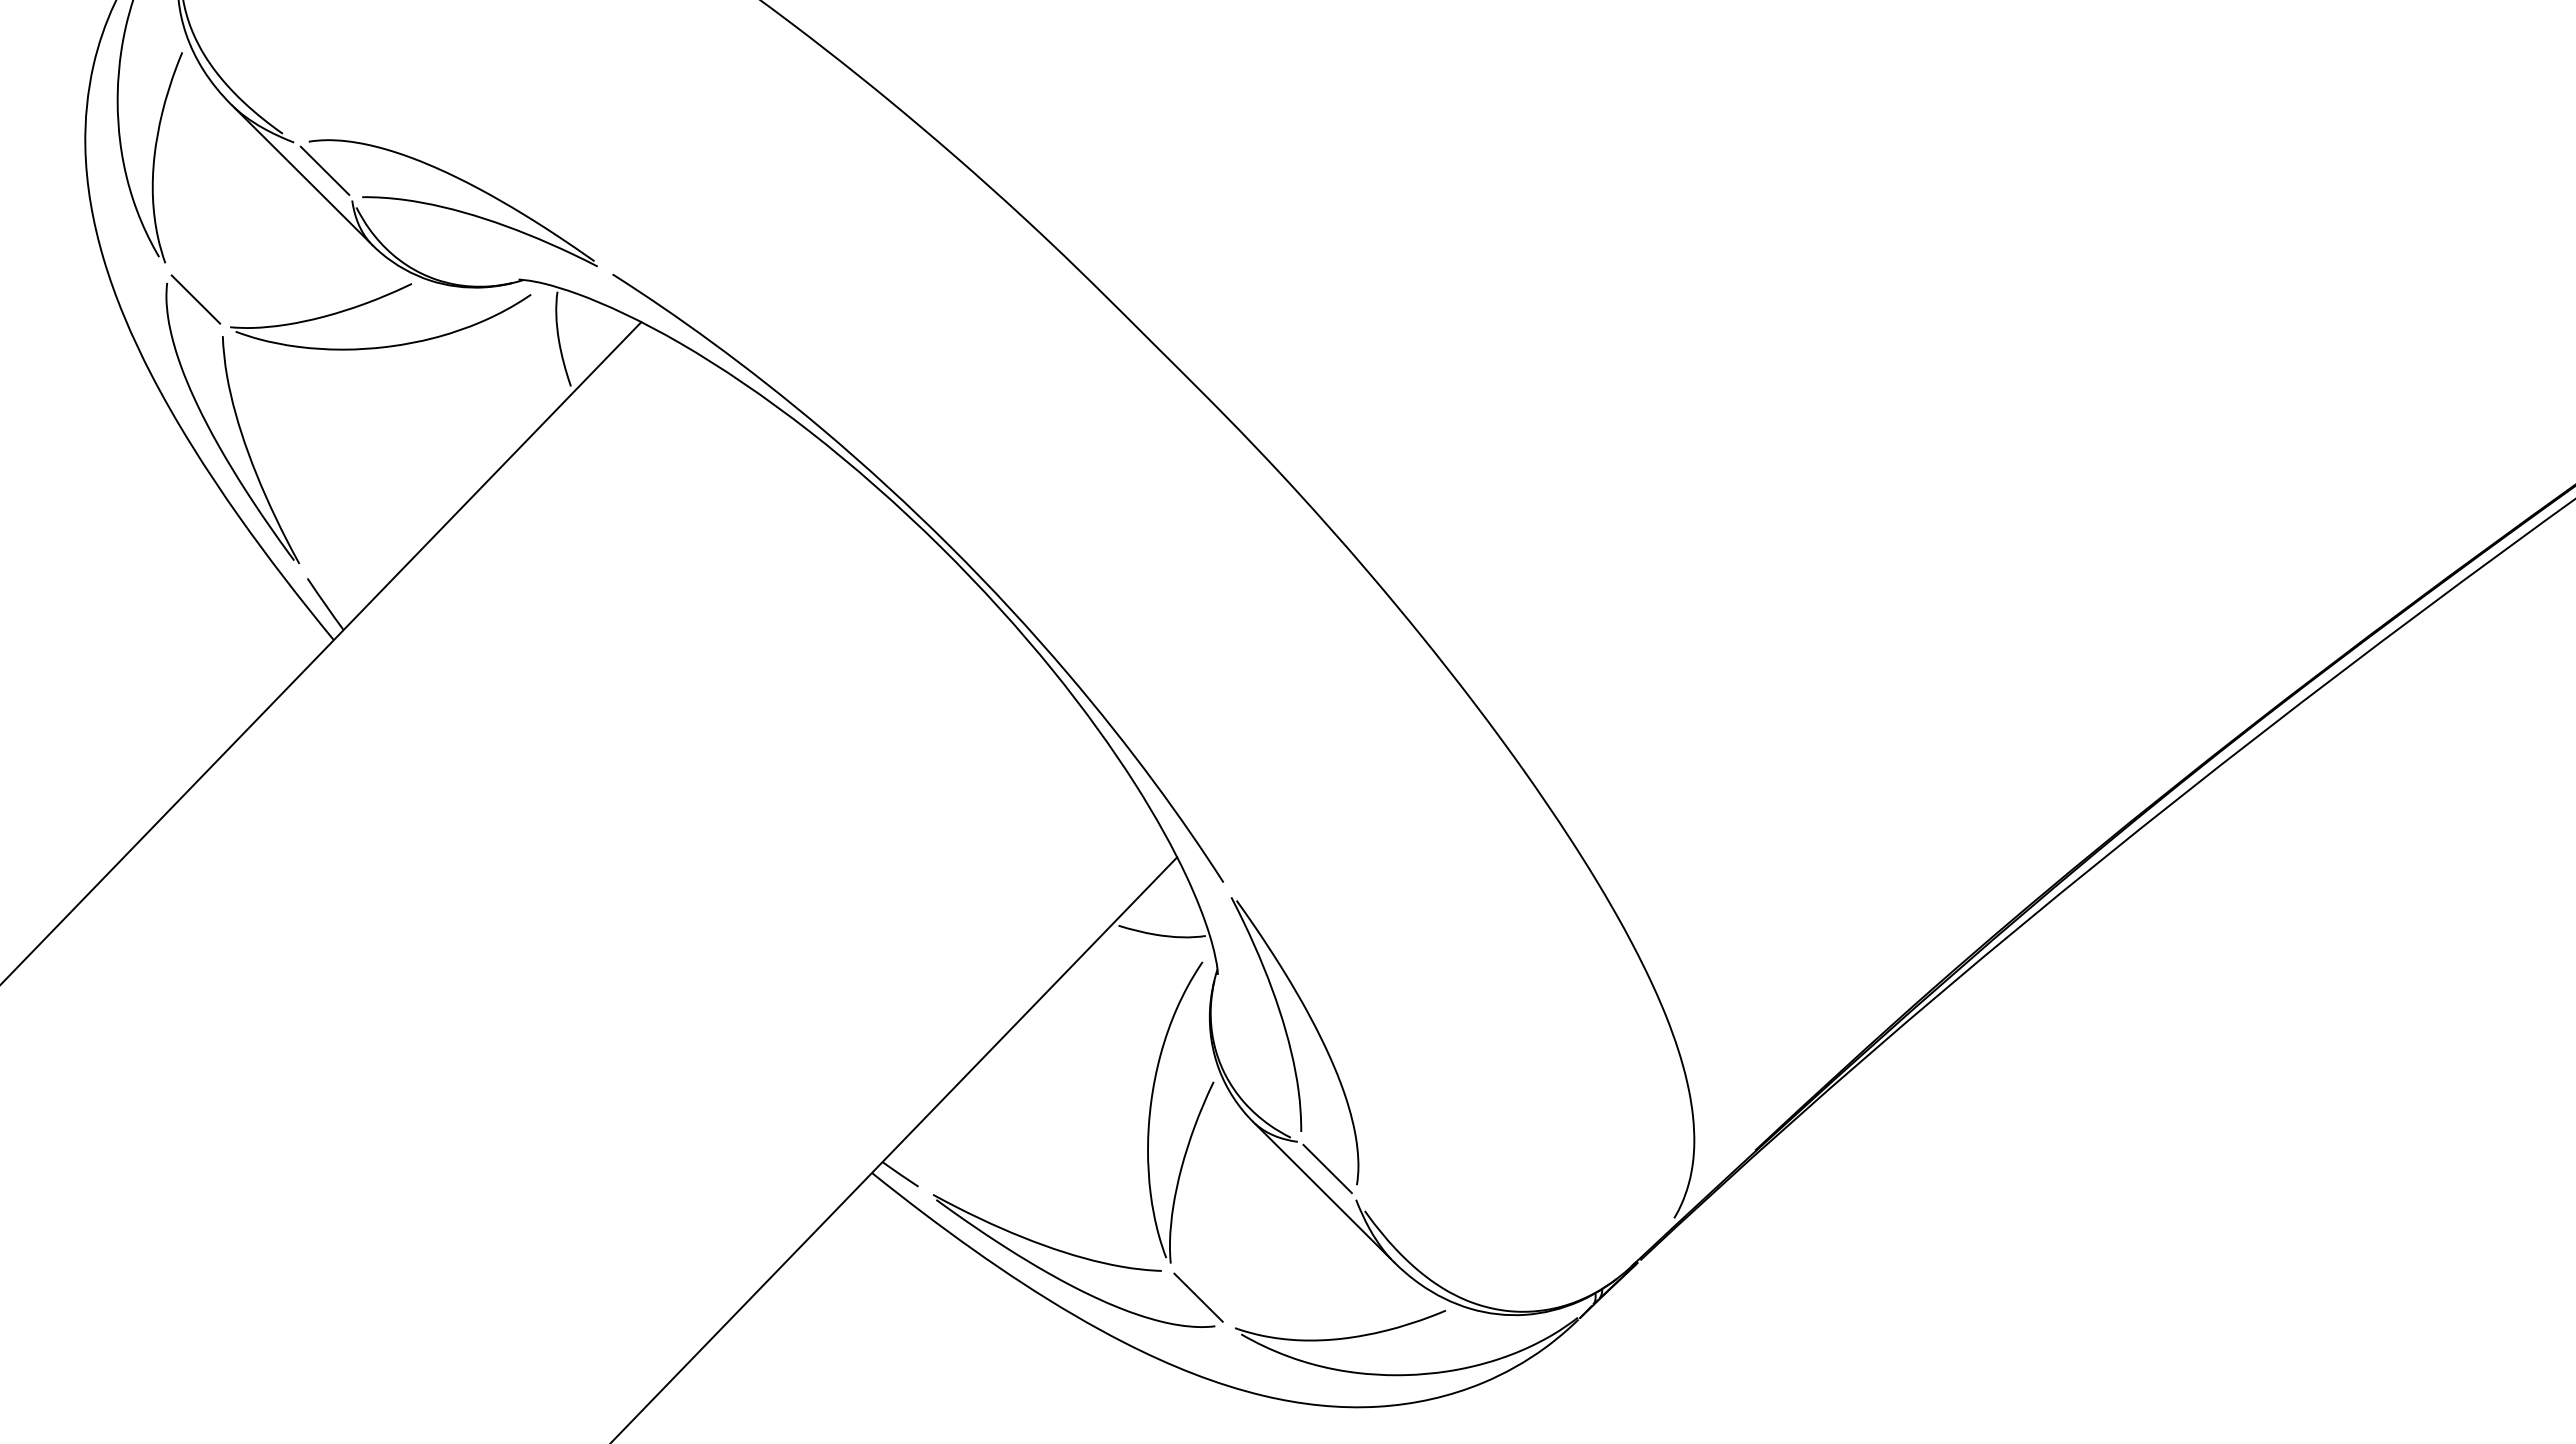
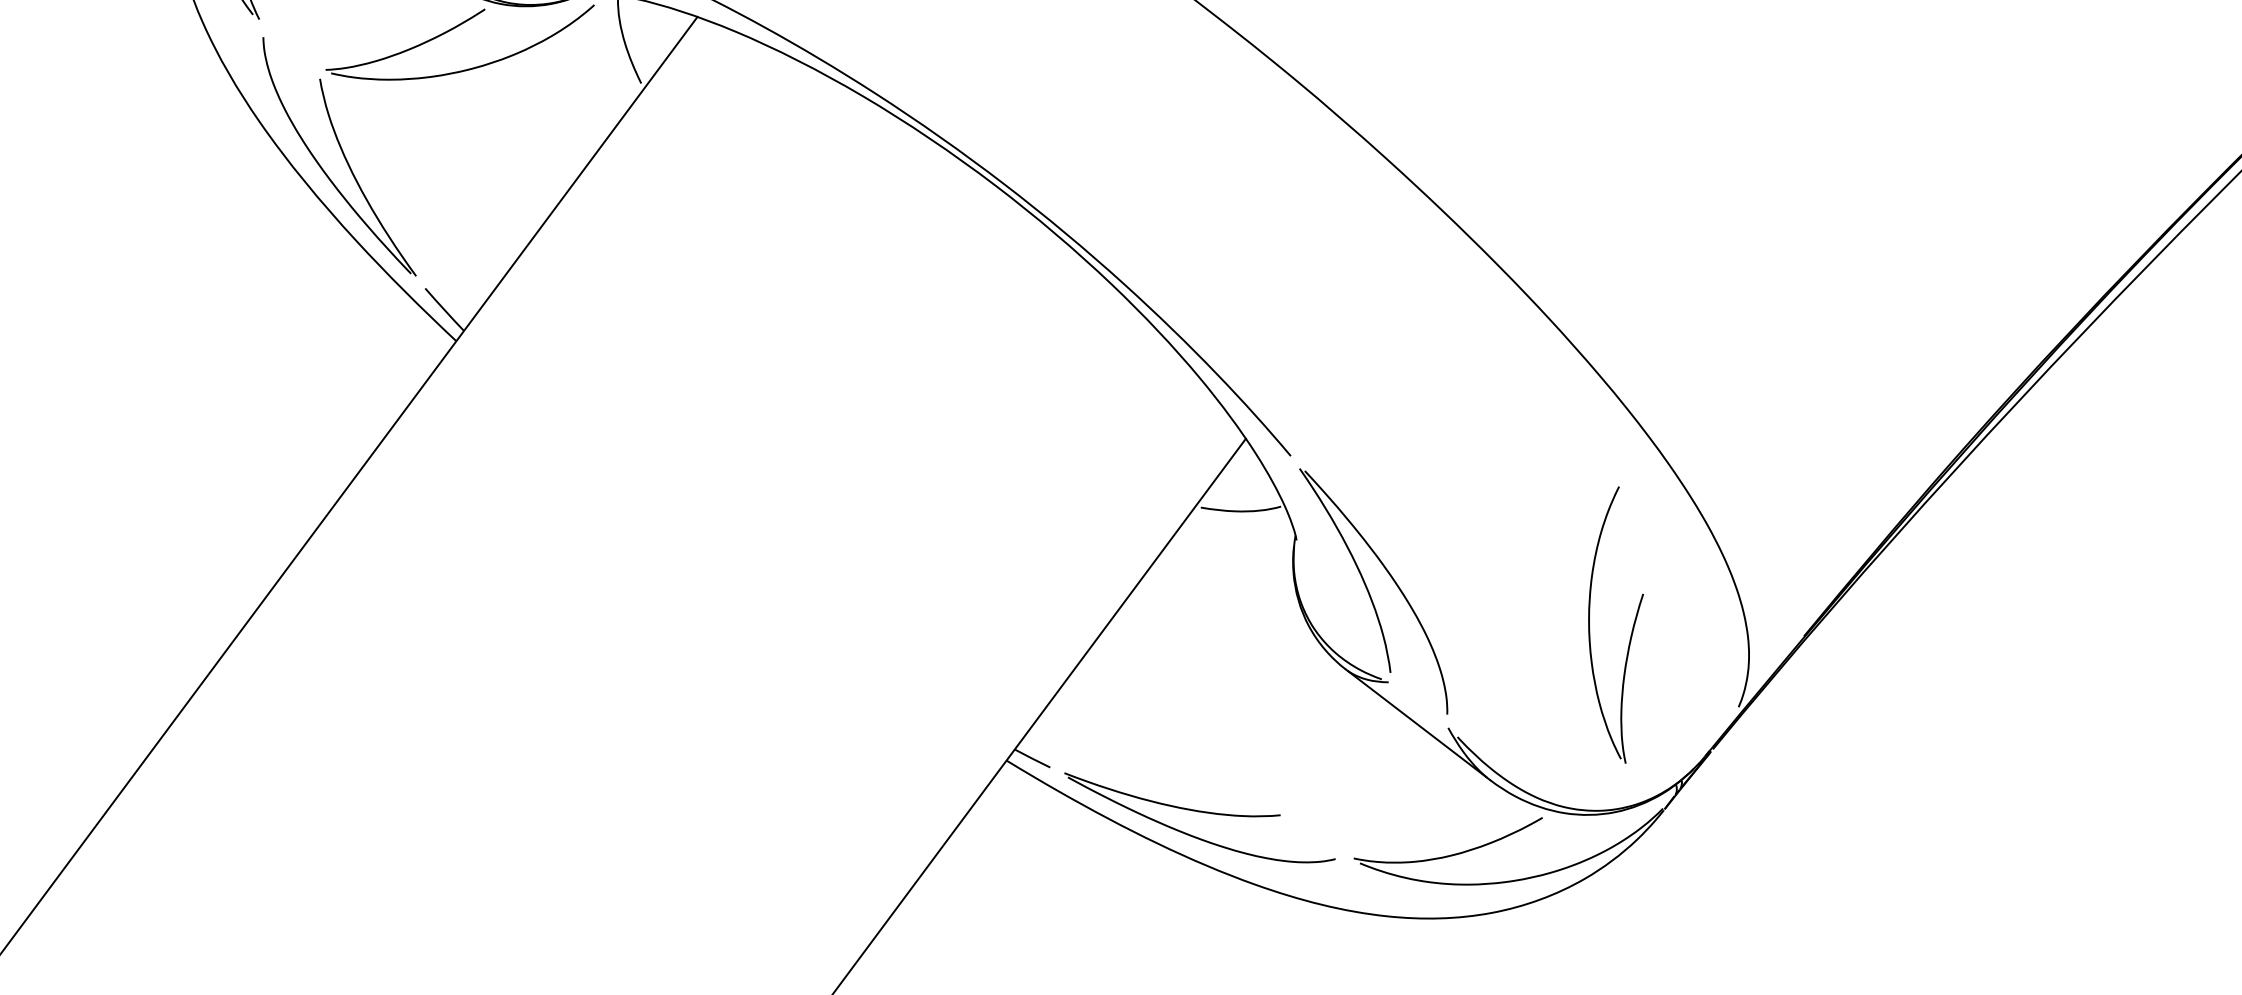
line: (195, 299) -> (290, 48), removed
part: (1196, 1118) -> (1632, 629), moved
line: (1327, 1168) -> (1418, 702), removed
line: (1198, 1297) -> (1316, 834), removed

